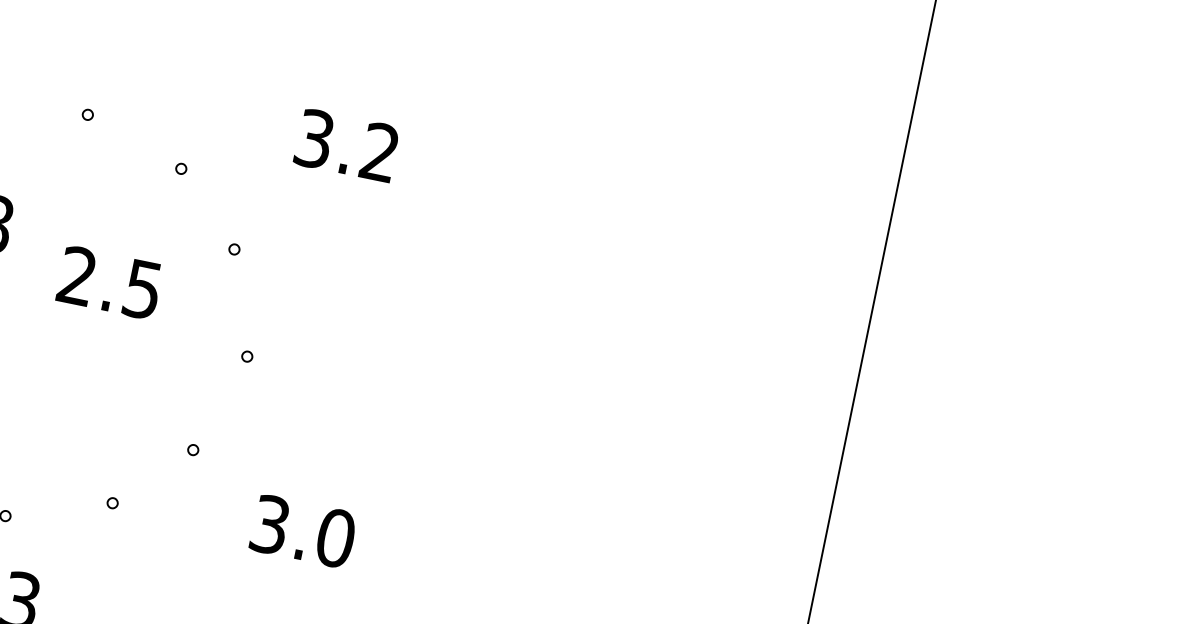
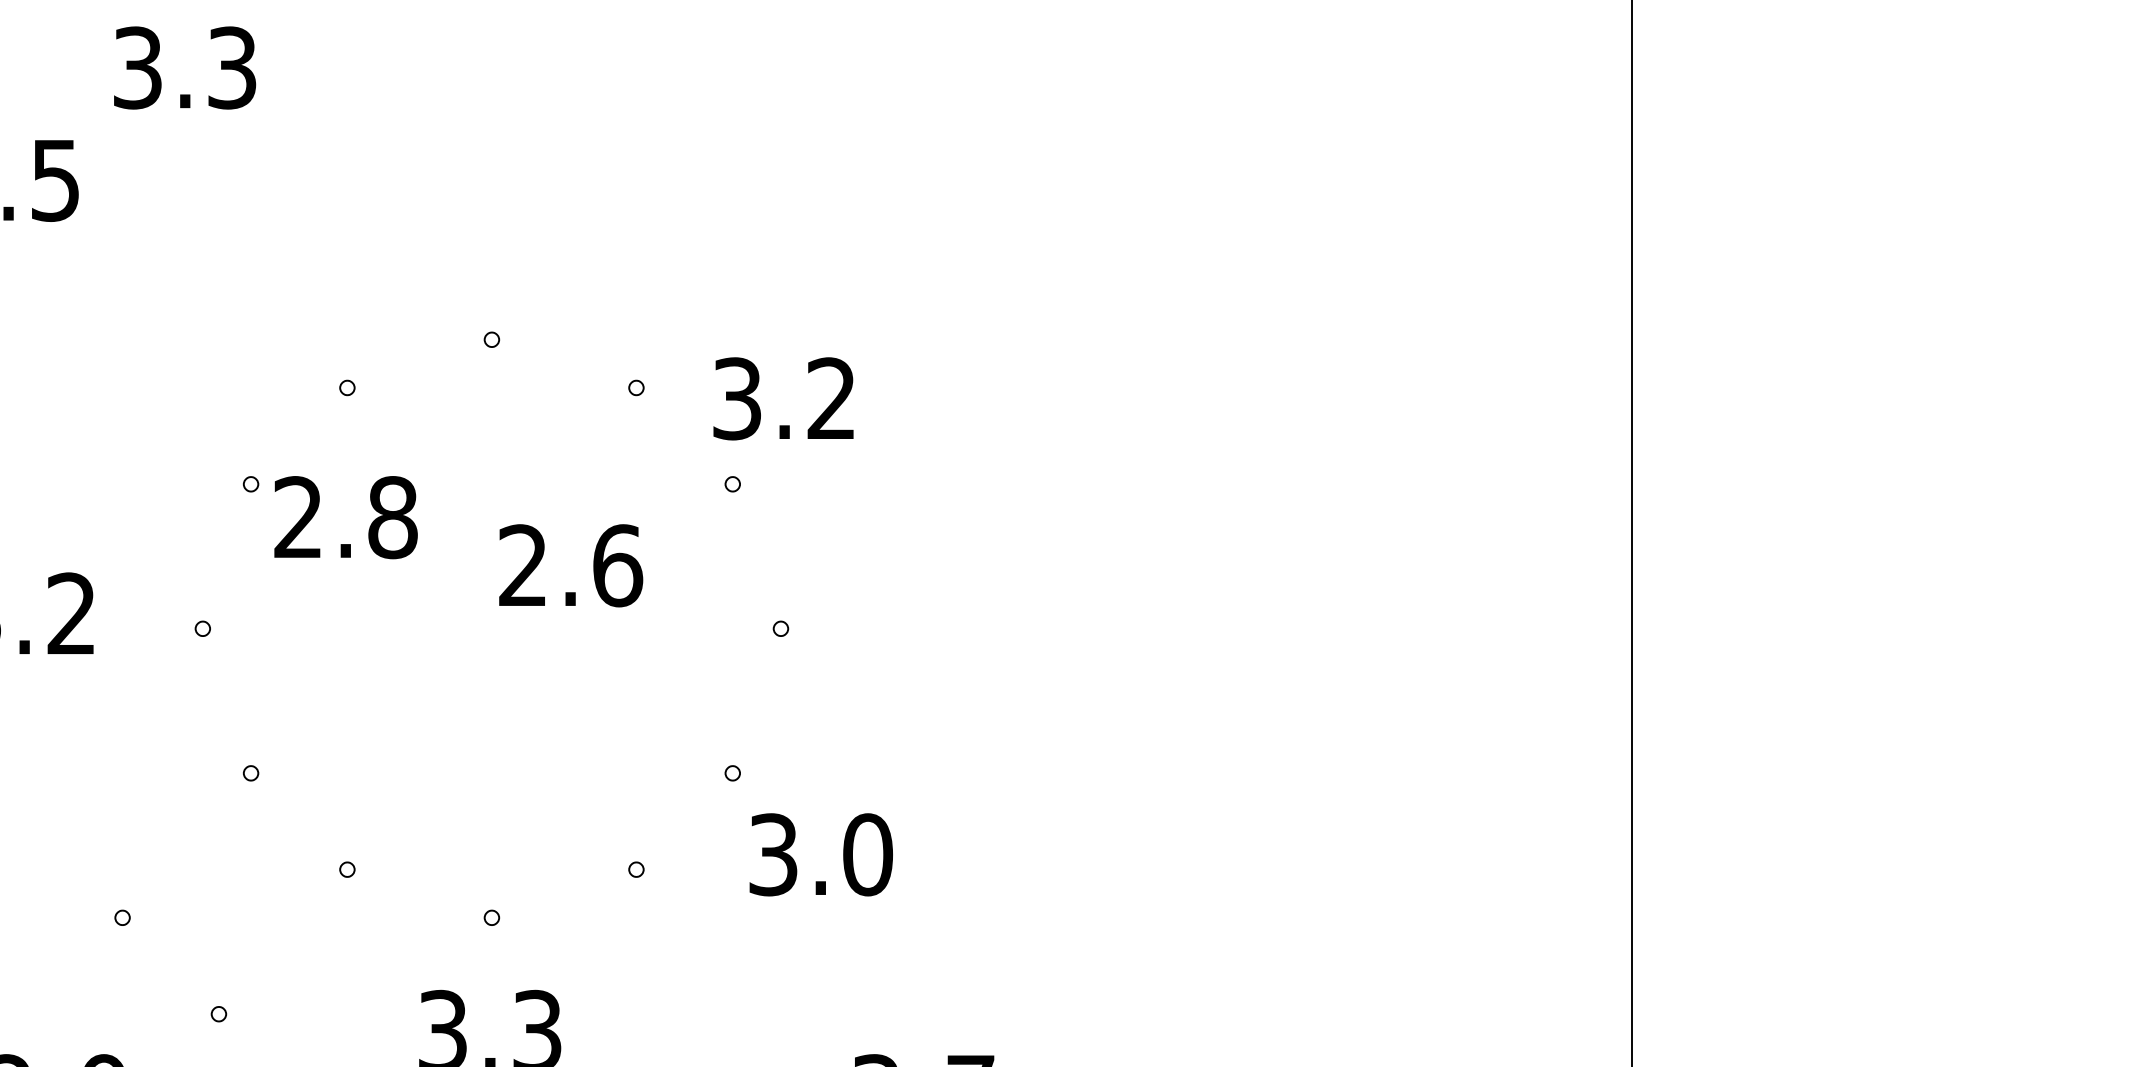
text: (346, 145) -> (783, 398), moved
text: (143, 289) -> (618, 565), 2.5 -> 2.6
text: (302, 531) -> (820, 854), moved

